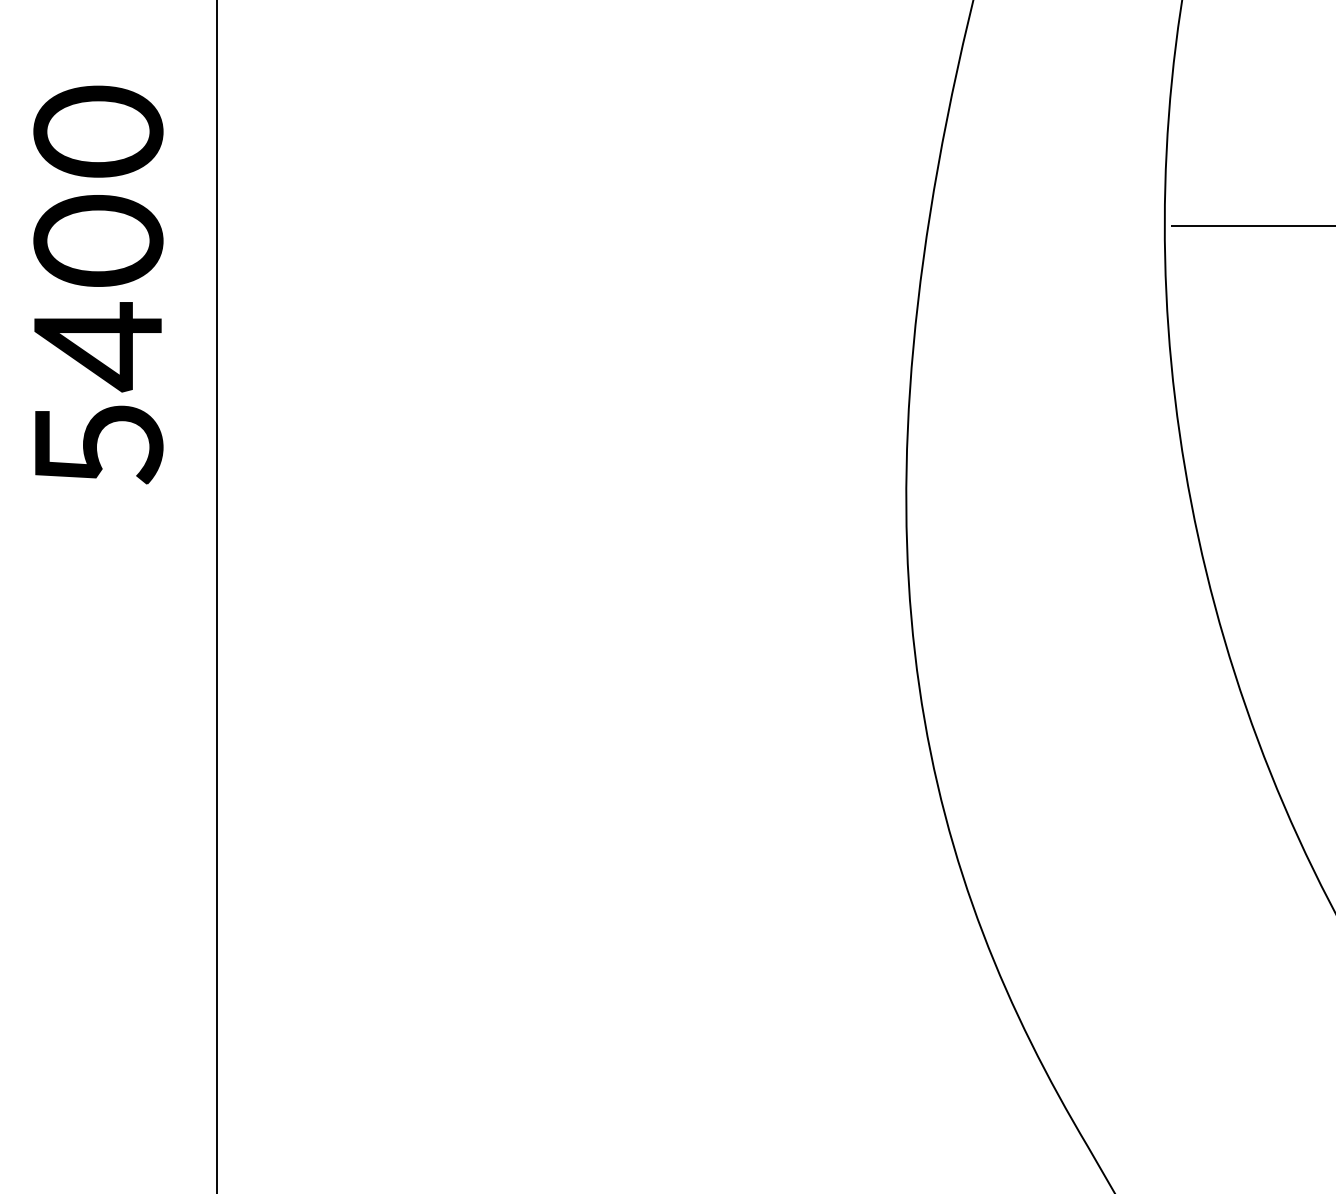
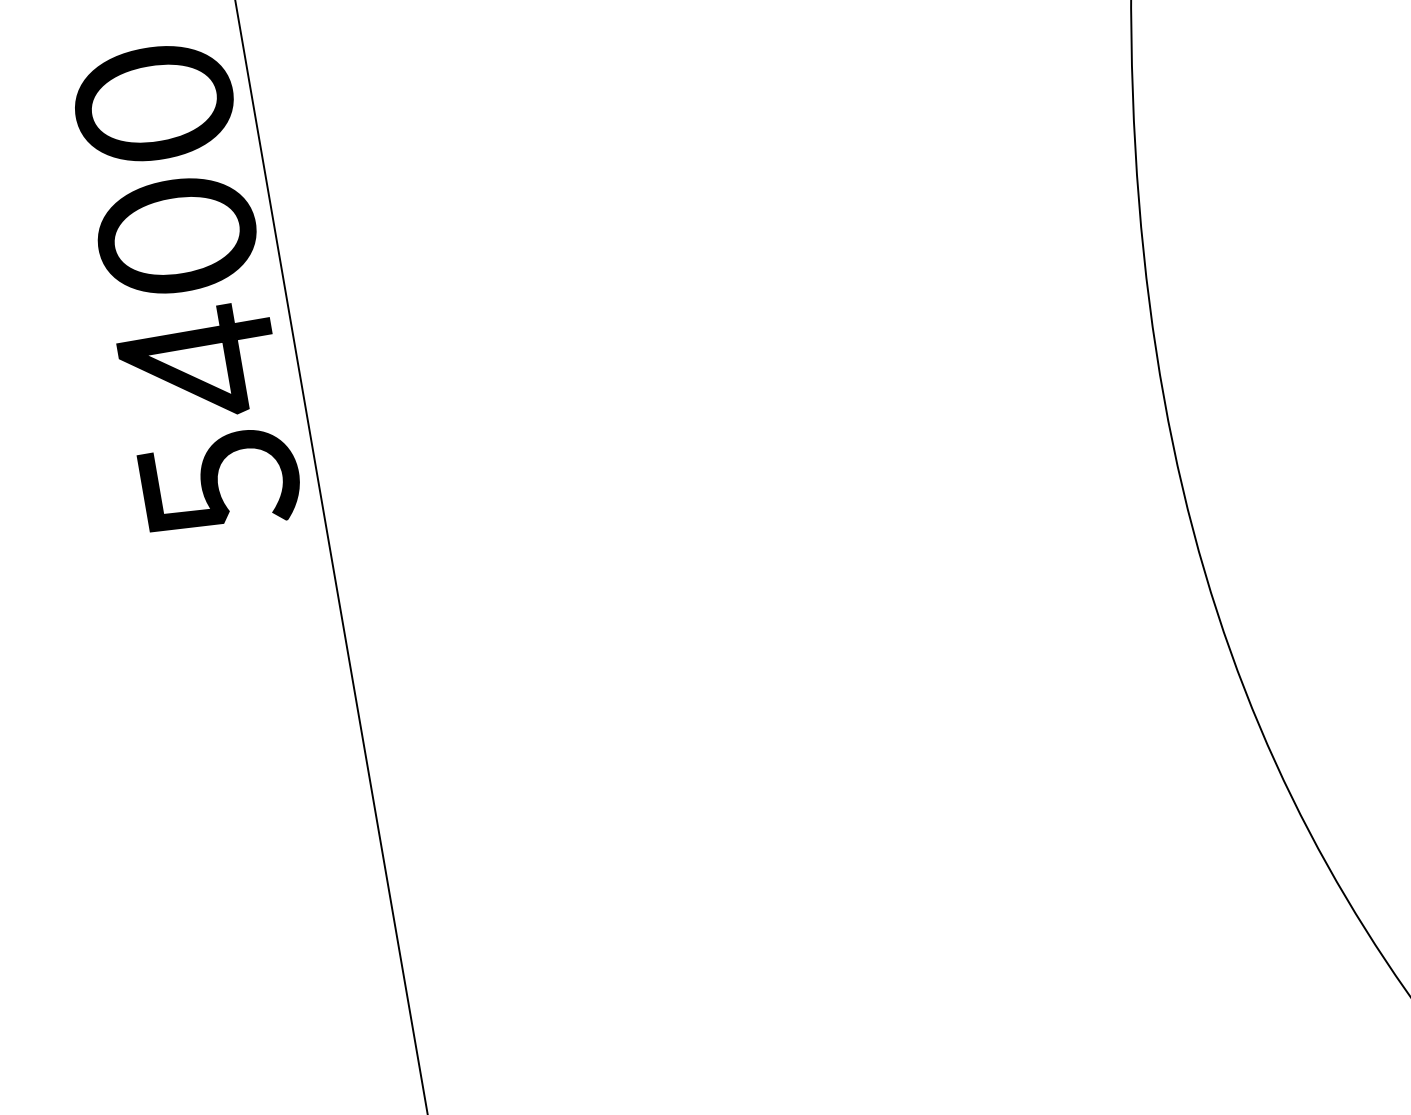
part: (98, 284) -> (186, 288), moved

